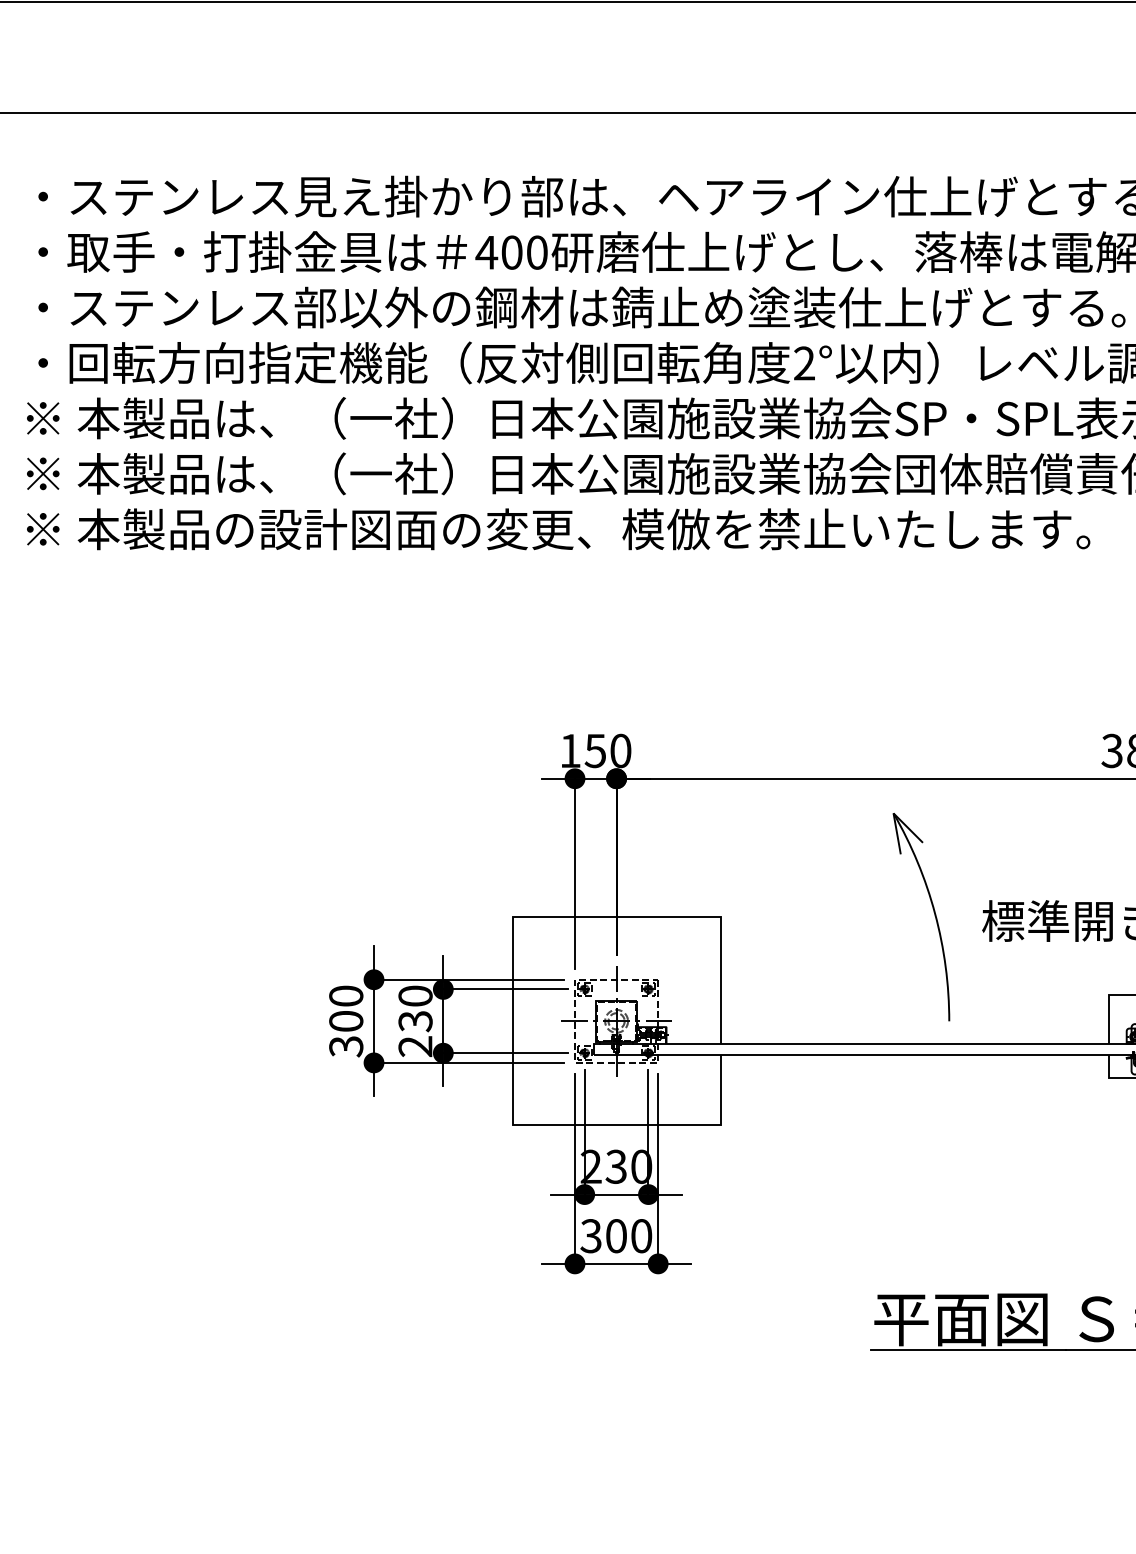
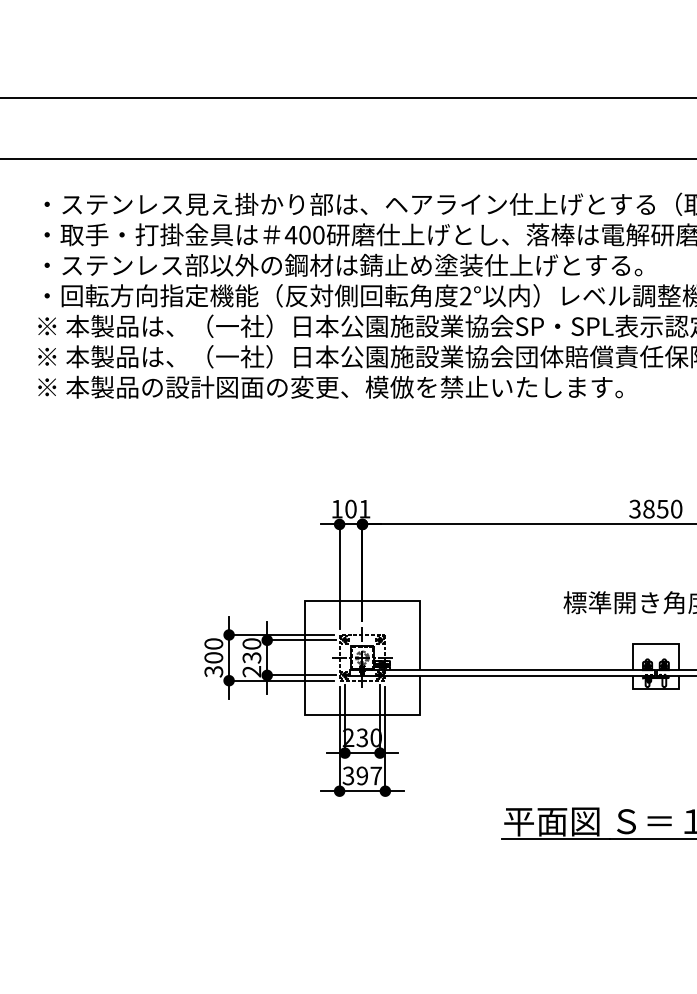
text: (607, 749) -> (357, 508), 150 -> 101
part: (933, 915) -> (536, 599), removed
text: (629, 1235) -> (369, 775), 300 -> 397

